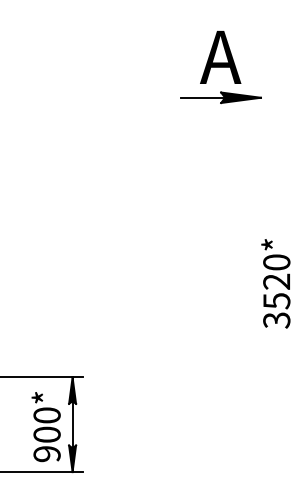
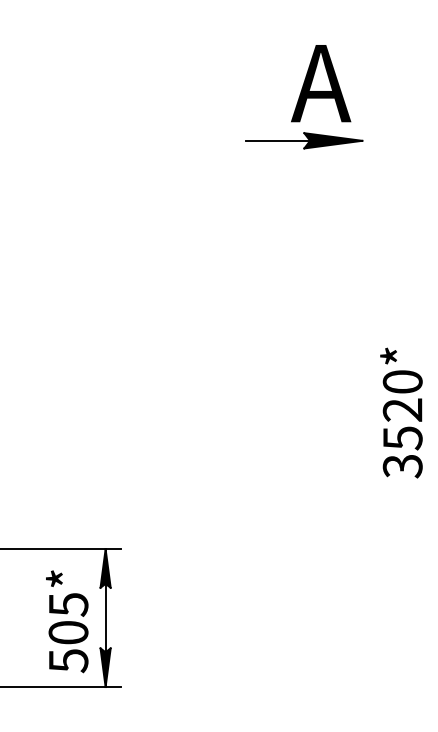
part: (220, 97) -> (303, 140), moved
text: (46, 434) -> (67, 632), 900* -> 505*

